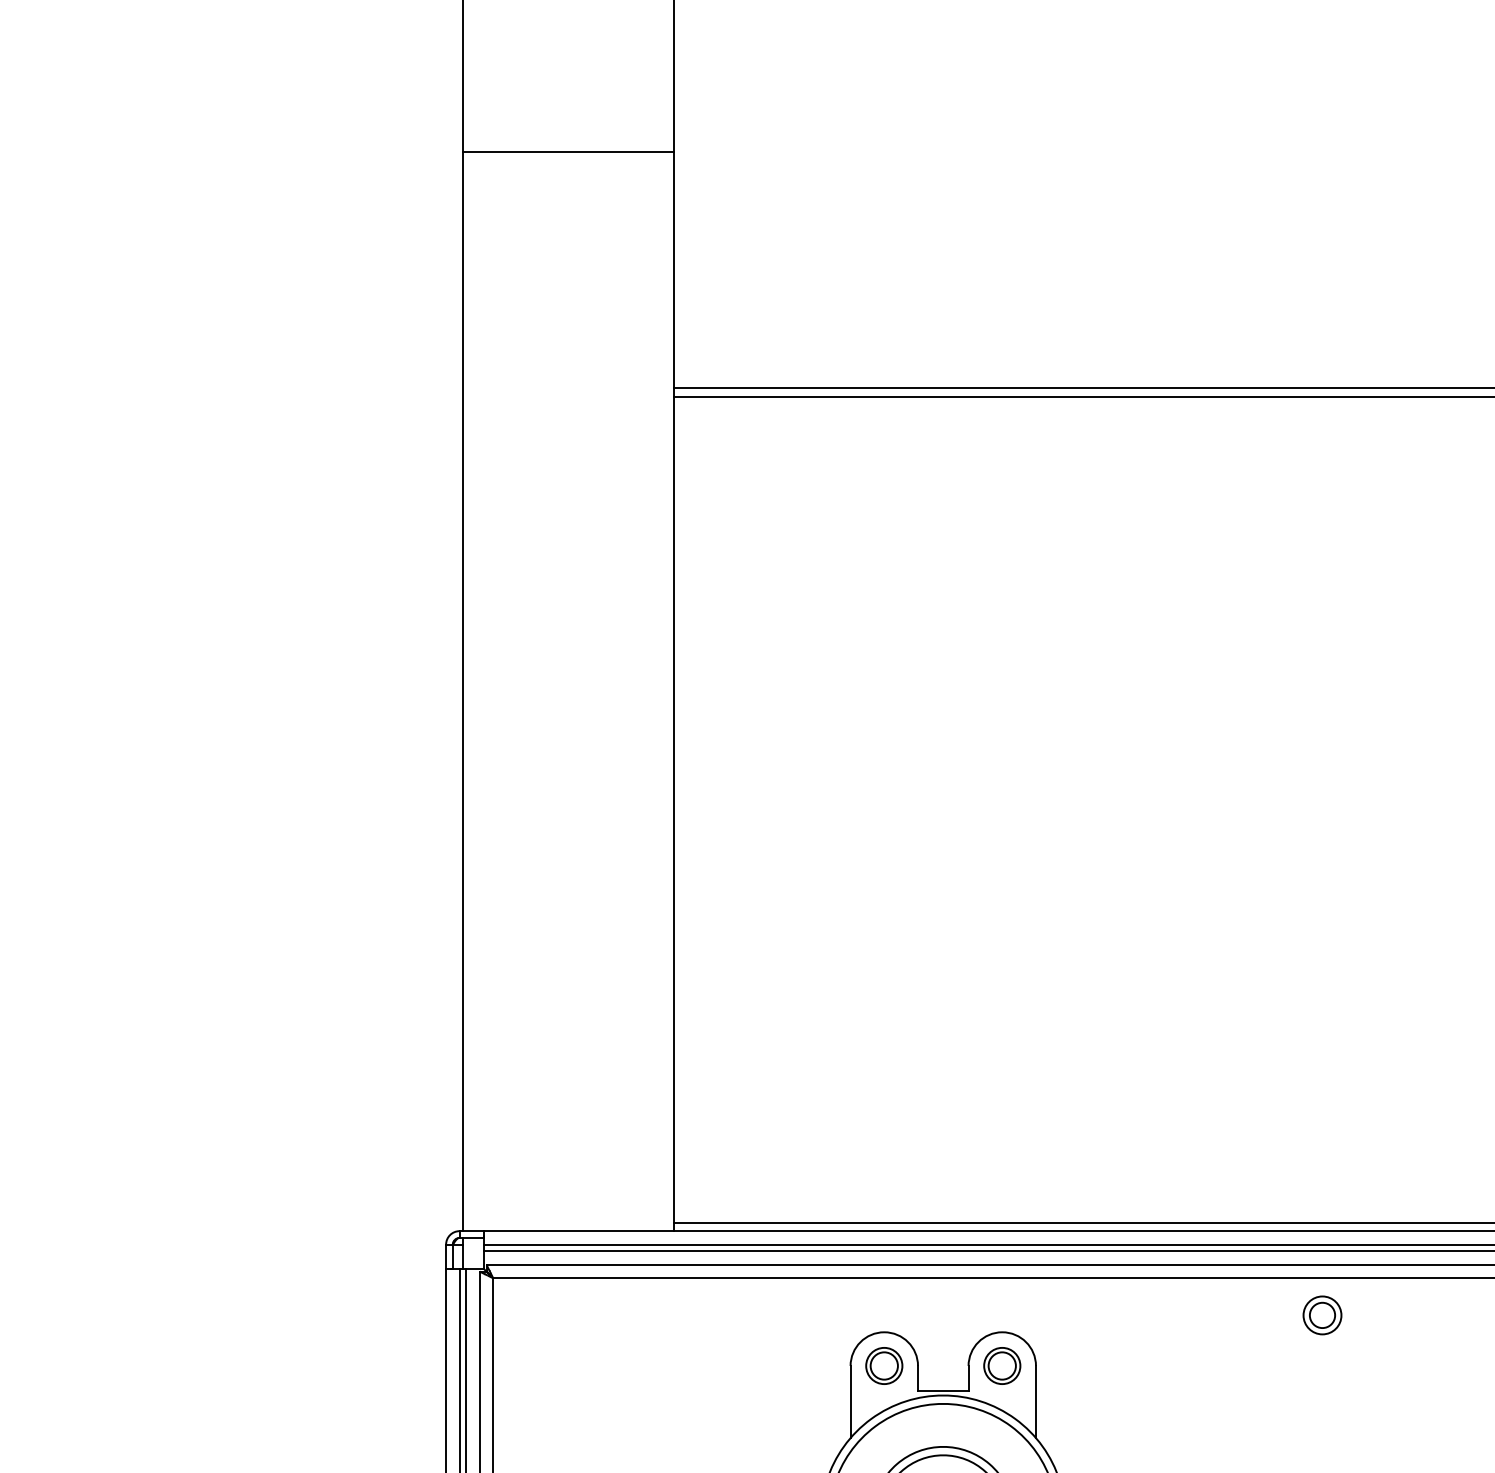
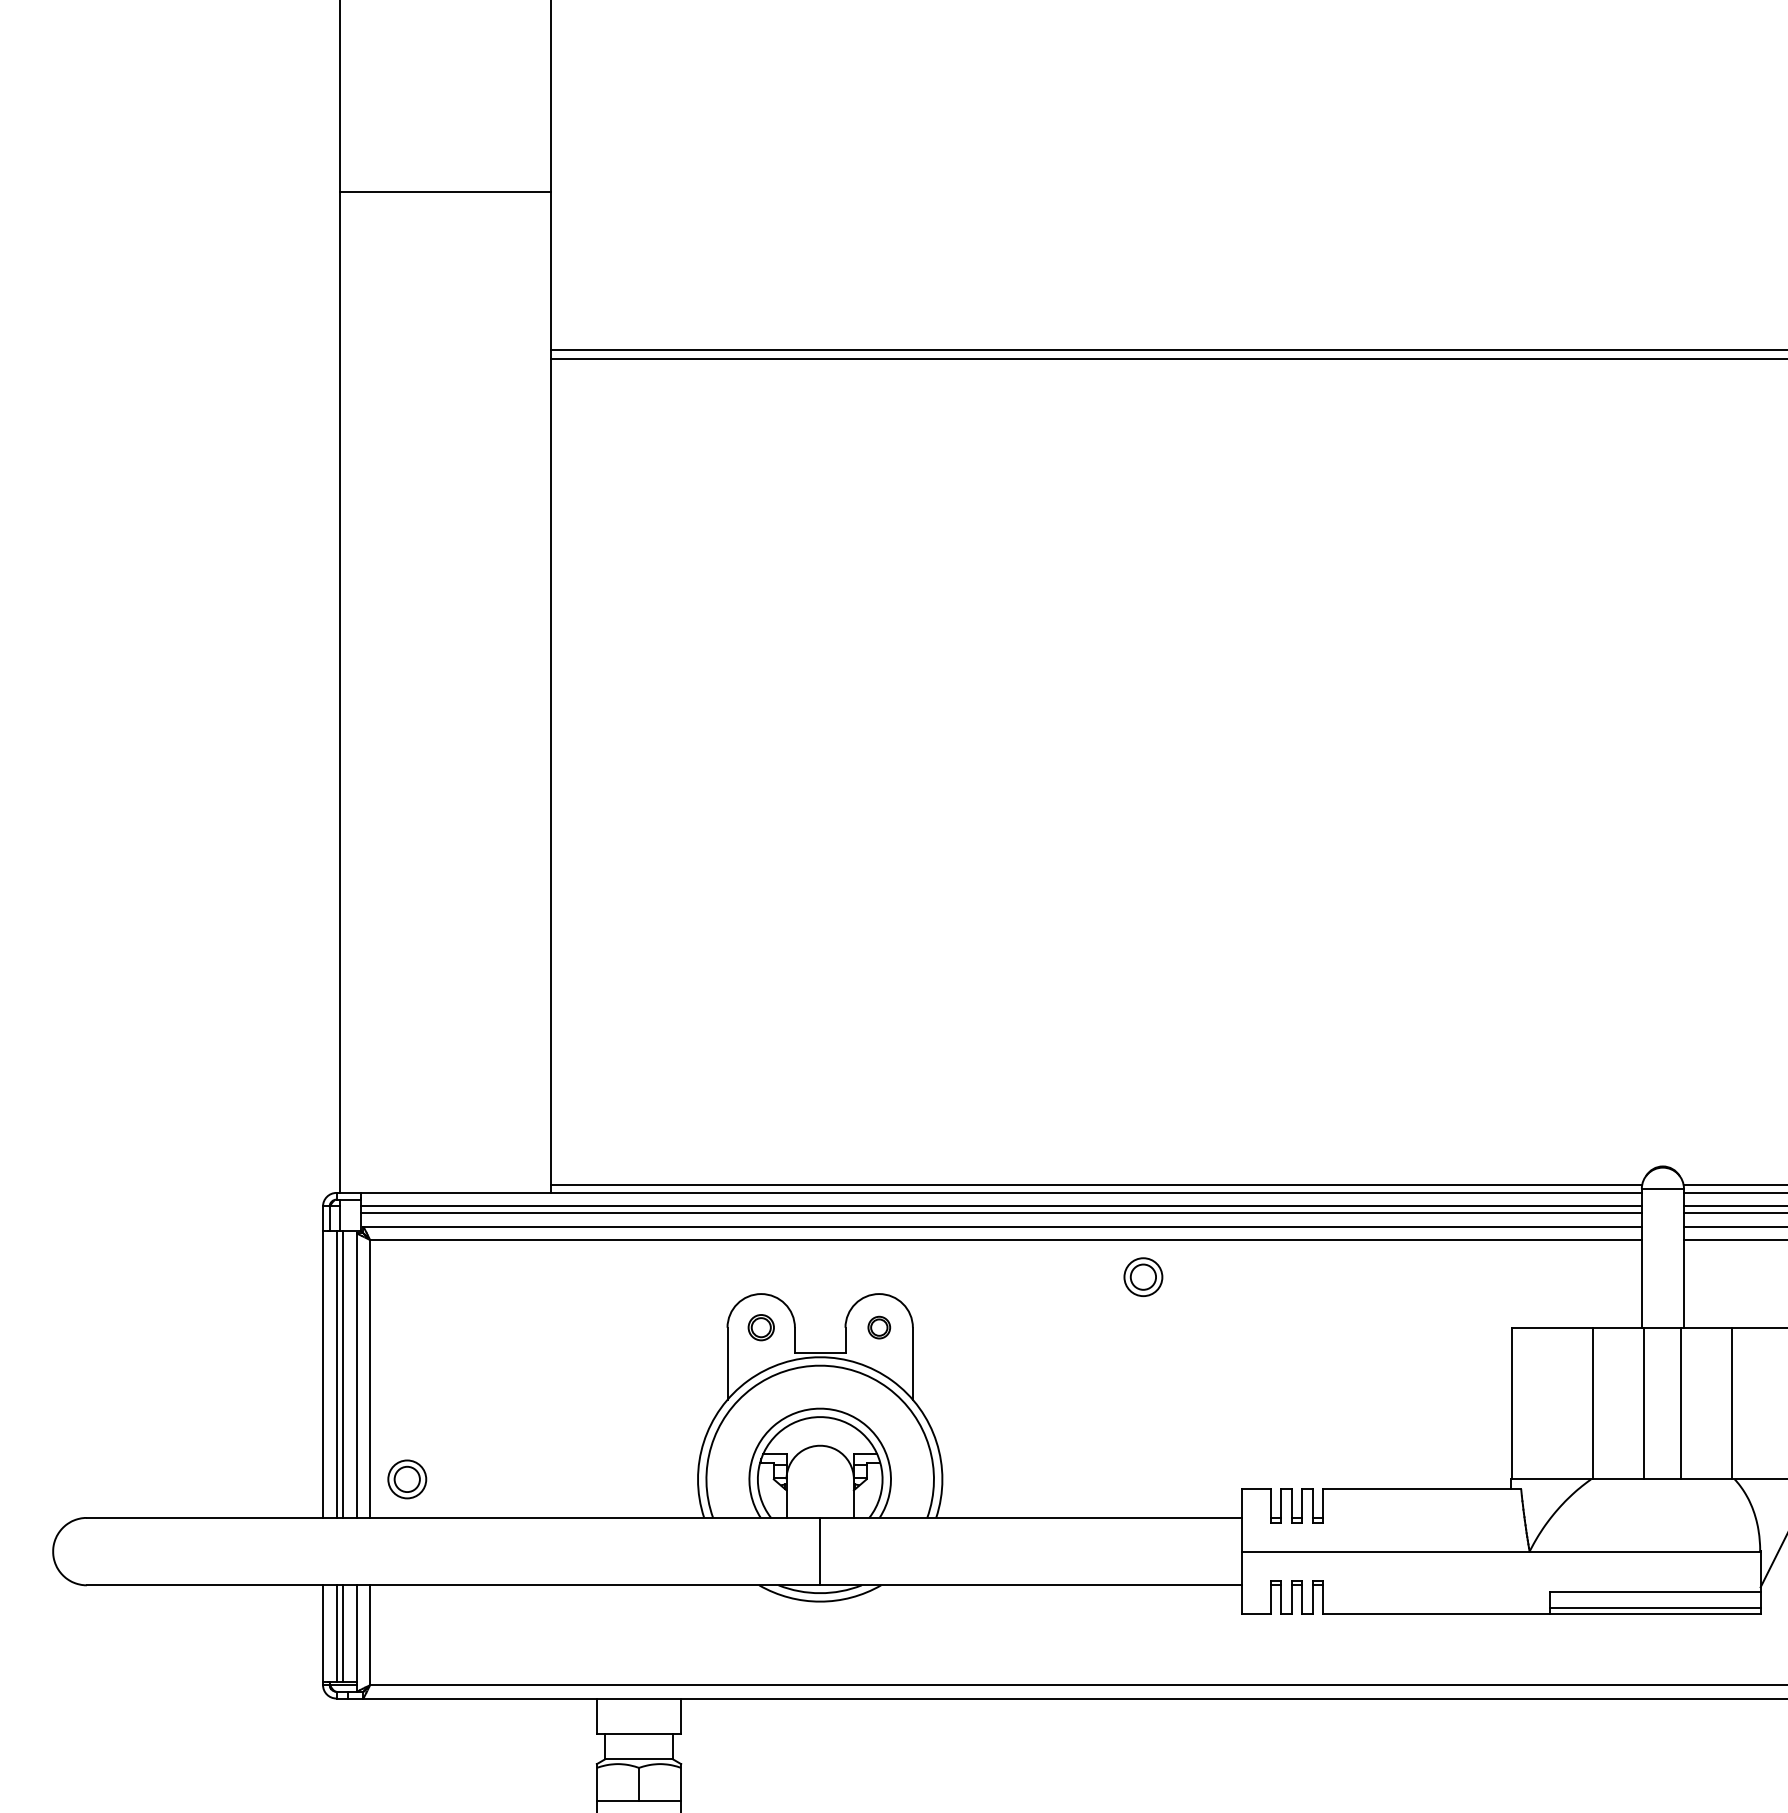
line: (567, 152) -> (444, 192), moved
part: (1322, 1314) -> (1143, 1276), moved
part: (884, 1365) -> (761, 1327), size x0.7
part: (1002, 1365) -> (879, 1327), size x0.6

